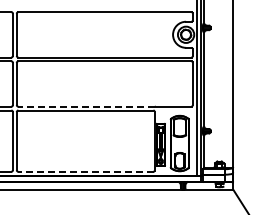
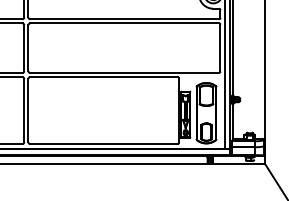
line: (86, 106) -> (104, 72), dashed -> solid
line: (85, 171) -> (103, 143), dashed -> solid

